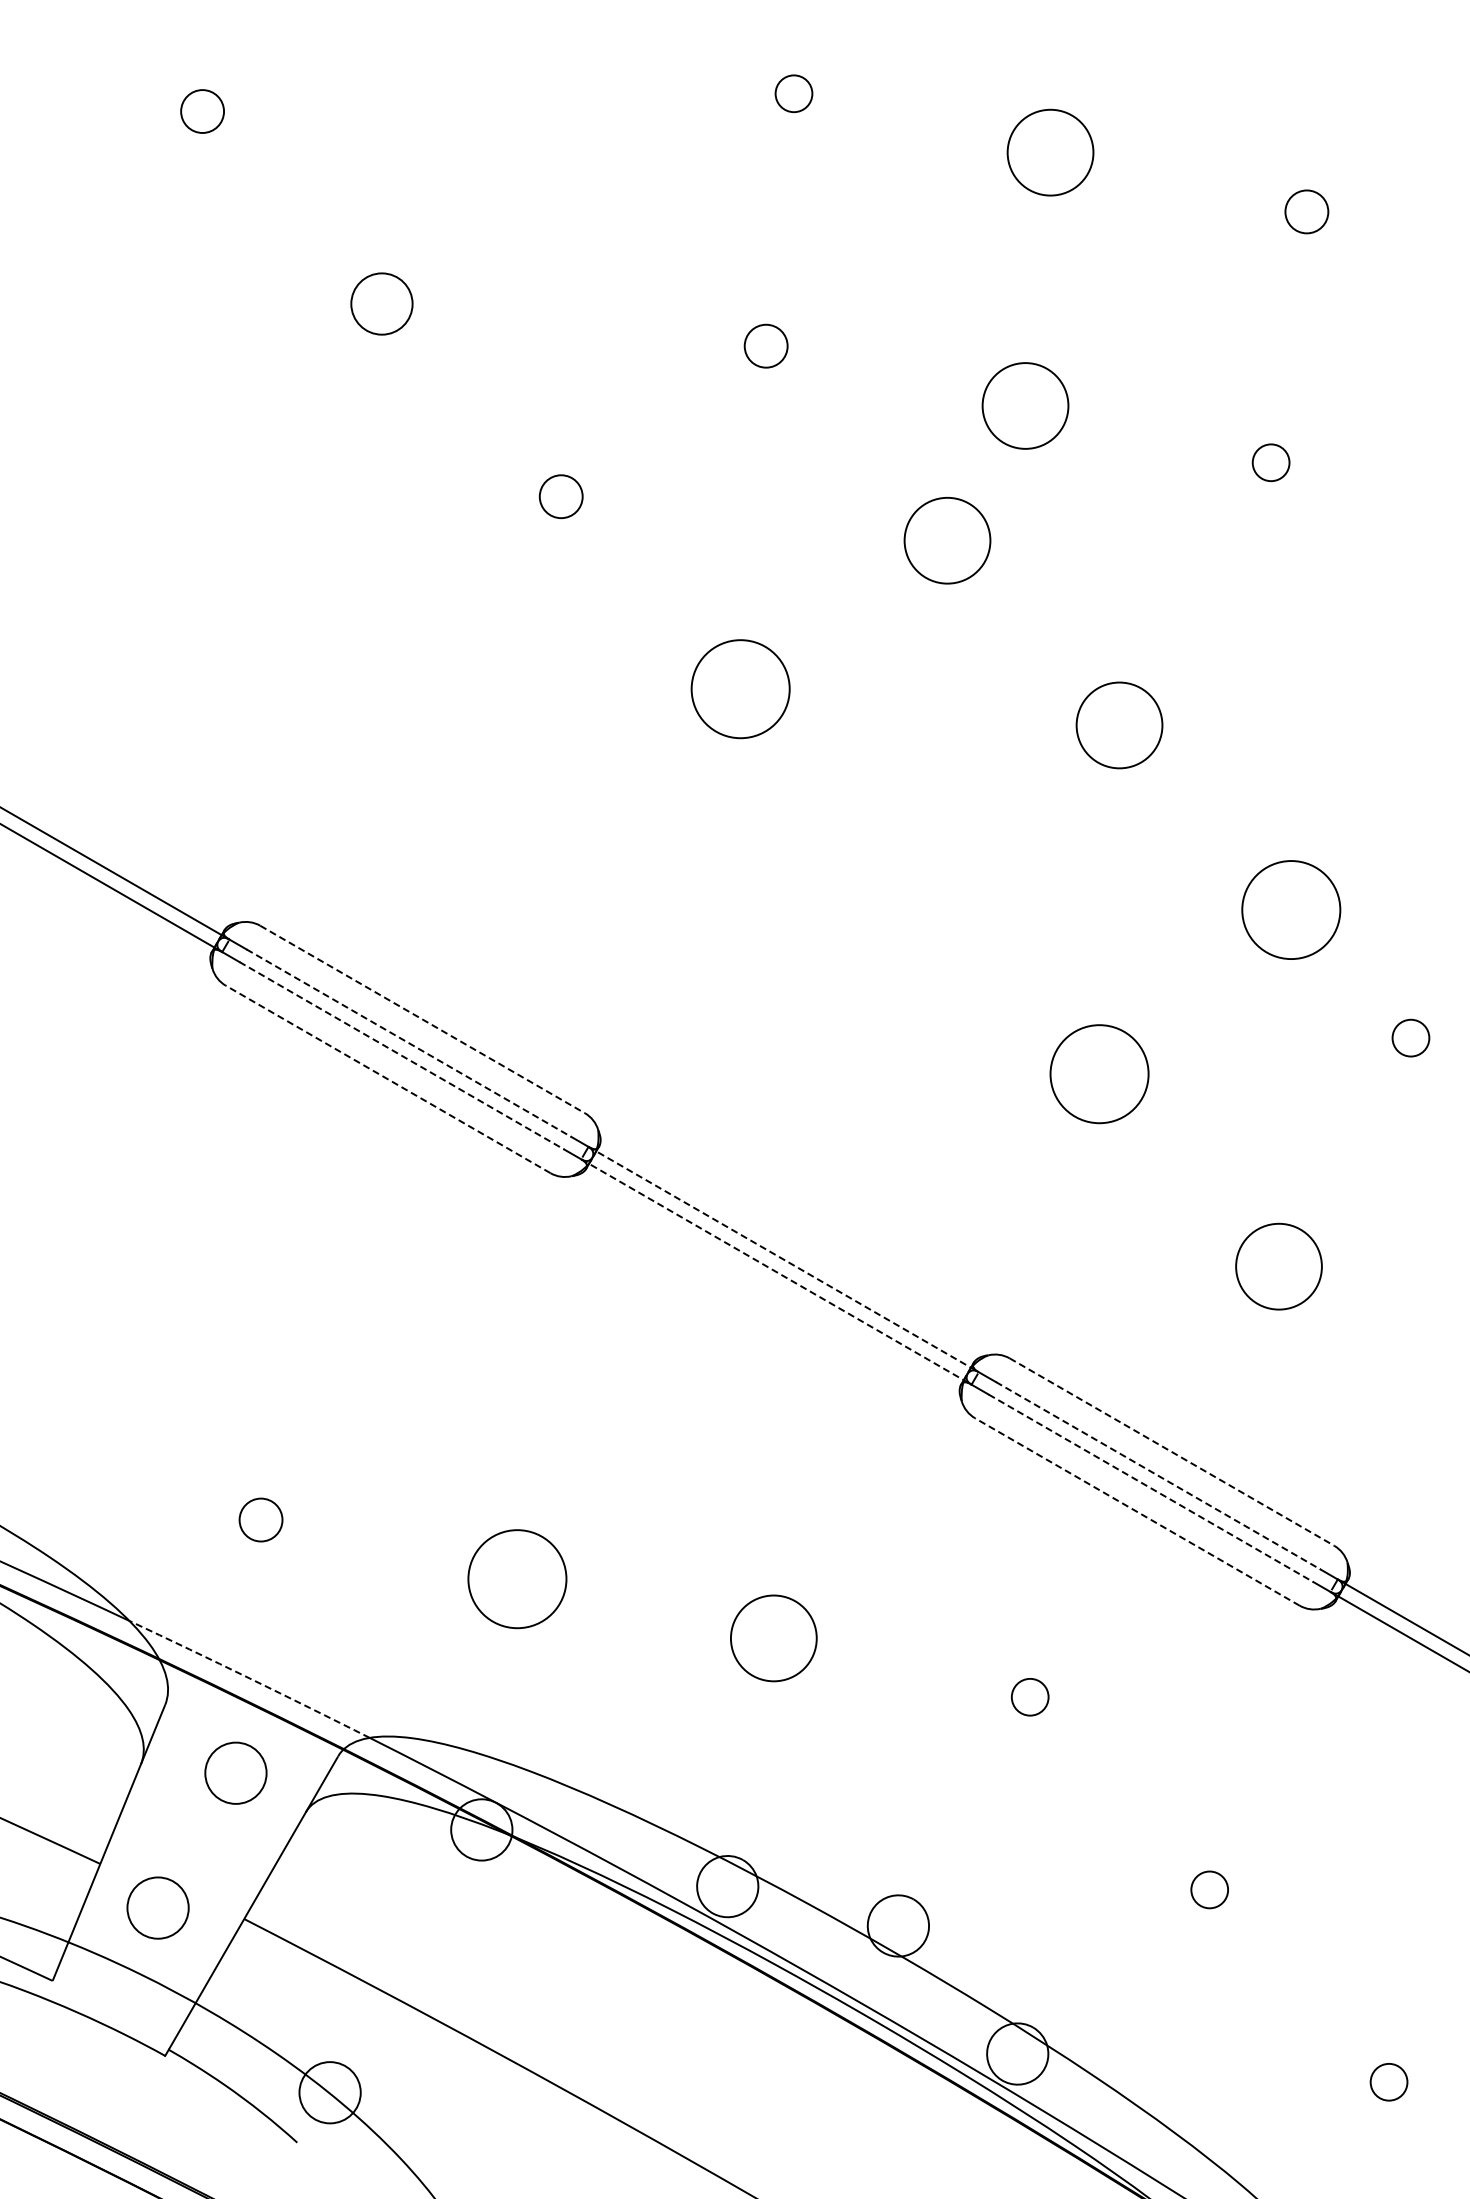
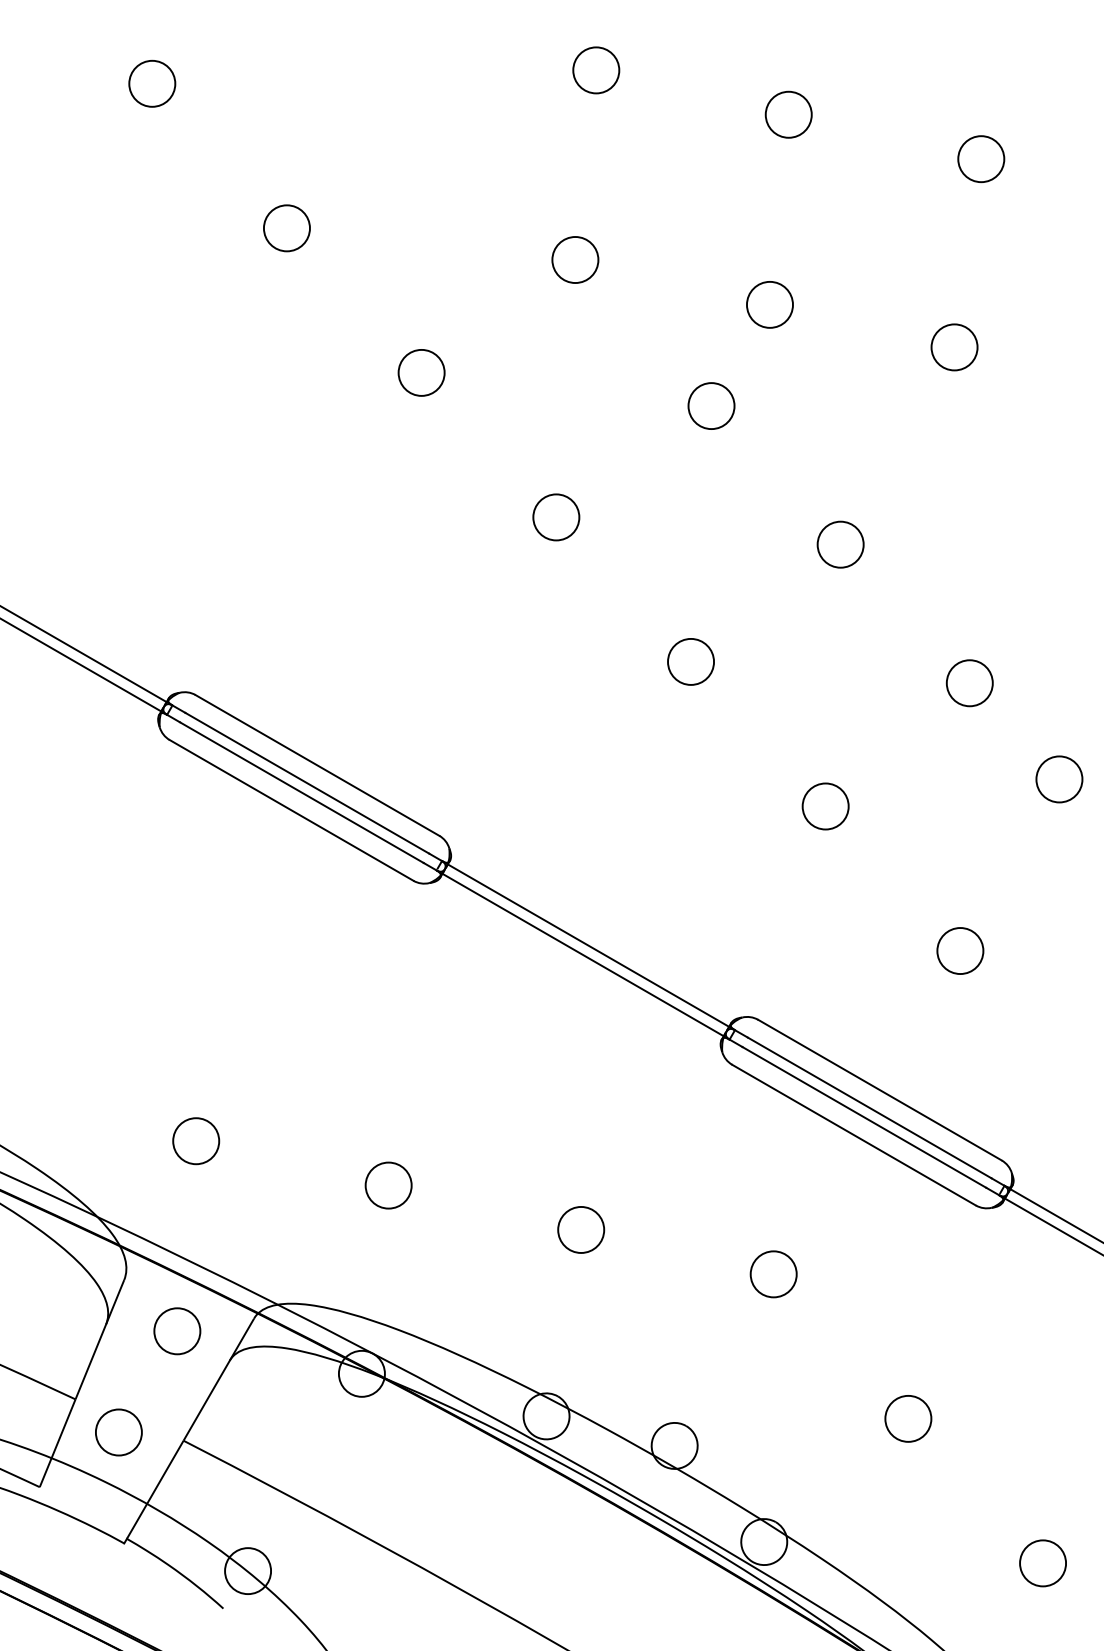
circle: (793, 93) -> (595, 70), size x1.67
circle: (202, 111) -> (152, 83), size x1.43
circle: (1049, 152) -> (788, 114), size x0.71
circle: (1306, 211) -> (981, 158), size x1.43
circle: (765, 345) -> (574, 259), size x1.43
circle: (1024, 405) -> (769, 304), size x0.71
circle: (1270, 462) -> (953, 347), size x1.67
circle: (560, 496) -> (421, 372), size x1.43
circle: (947, 540) -> (711, 405), size x0.71
circle: (740, 688) -> (556, 516), size x0.62
circle: (1119, 725) -> (840, 544), size x0.71
circle: (919, 881) -> (690, 661), added
circle: (1291, 909) -> (969, 682), size x0.62
line: (423, 1019) -> (318, 765), dashed -> solid
circle: (1410, 1037) -> (1059, 778), size x1.67
line: (409, 1043) -> (307, 783), dashed -> solid
line: (402, 1055) -> (302, 792), dashed -> solid
circle: (1099, 1073) -> (825, 805), size x0.62
line: (387, 1079) -> (291, 810), dashed -> solid
line: (784, 1259) -> (589, 945), dashed -> solid
circle: (1278, 1266) -> (960, 950), size x0.71
line: (776, 1272) -> (583, 955), dashed -> solid
line: (1172, 1452) -> (880, 1090), dashed -> solid
line: (1158, 1476) -> (869, 1108), dashed -> solid
line: (1151, 1488) -> (864, 1117), dashed -> solid
line: (1136, 1511) -> (853, 1134), dashed -> solid
circle: (260, 1519) -> (195, 1140), size x1.43
circle: (517, 1578) -> (388, 1185), size x0.62
circle: (773, 1637) -> (580, 1229), size x0.71
arc: (249, 1678) -> (187, 1260), dashed -> solid
circle: (1029, 1696) -> (773, 1273), size x1.67
circle: (1209, 1889) -> (908, 1418), size x1.67
circle: (1388, 2081) -> (1042, 1562), size x1.67

